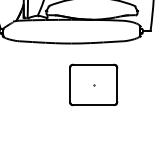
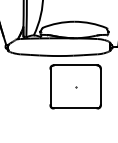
part: (93, 84) -> (75, 86), size x1.43

